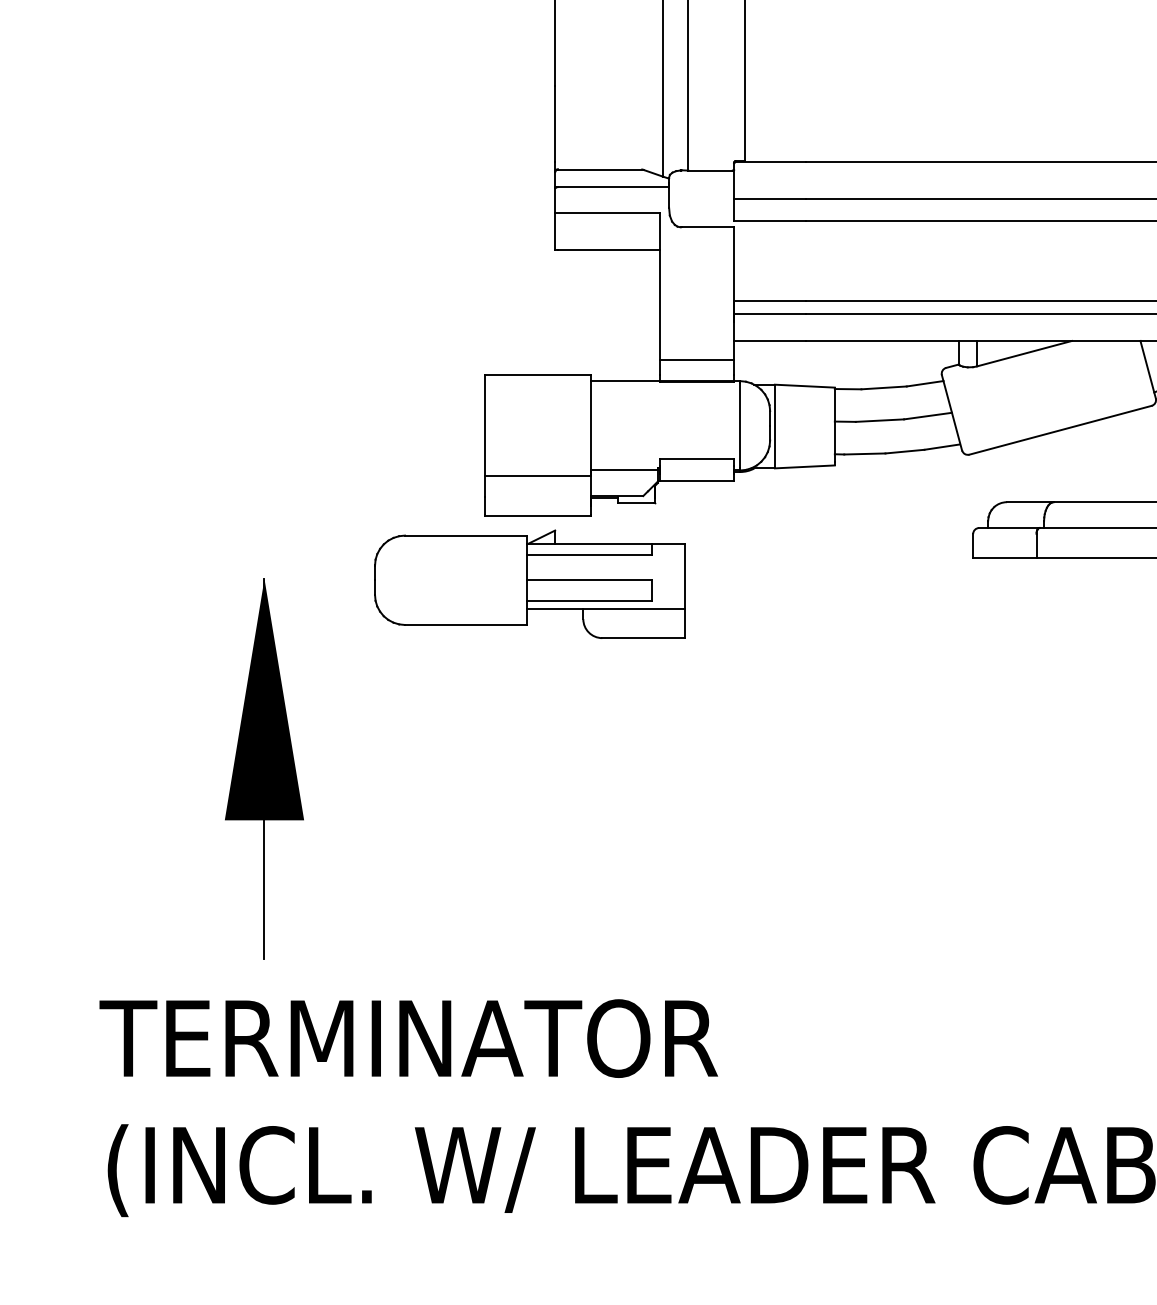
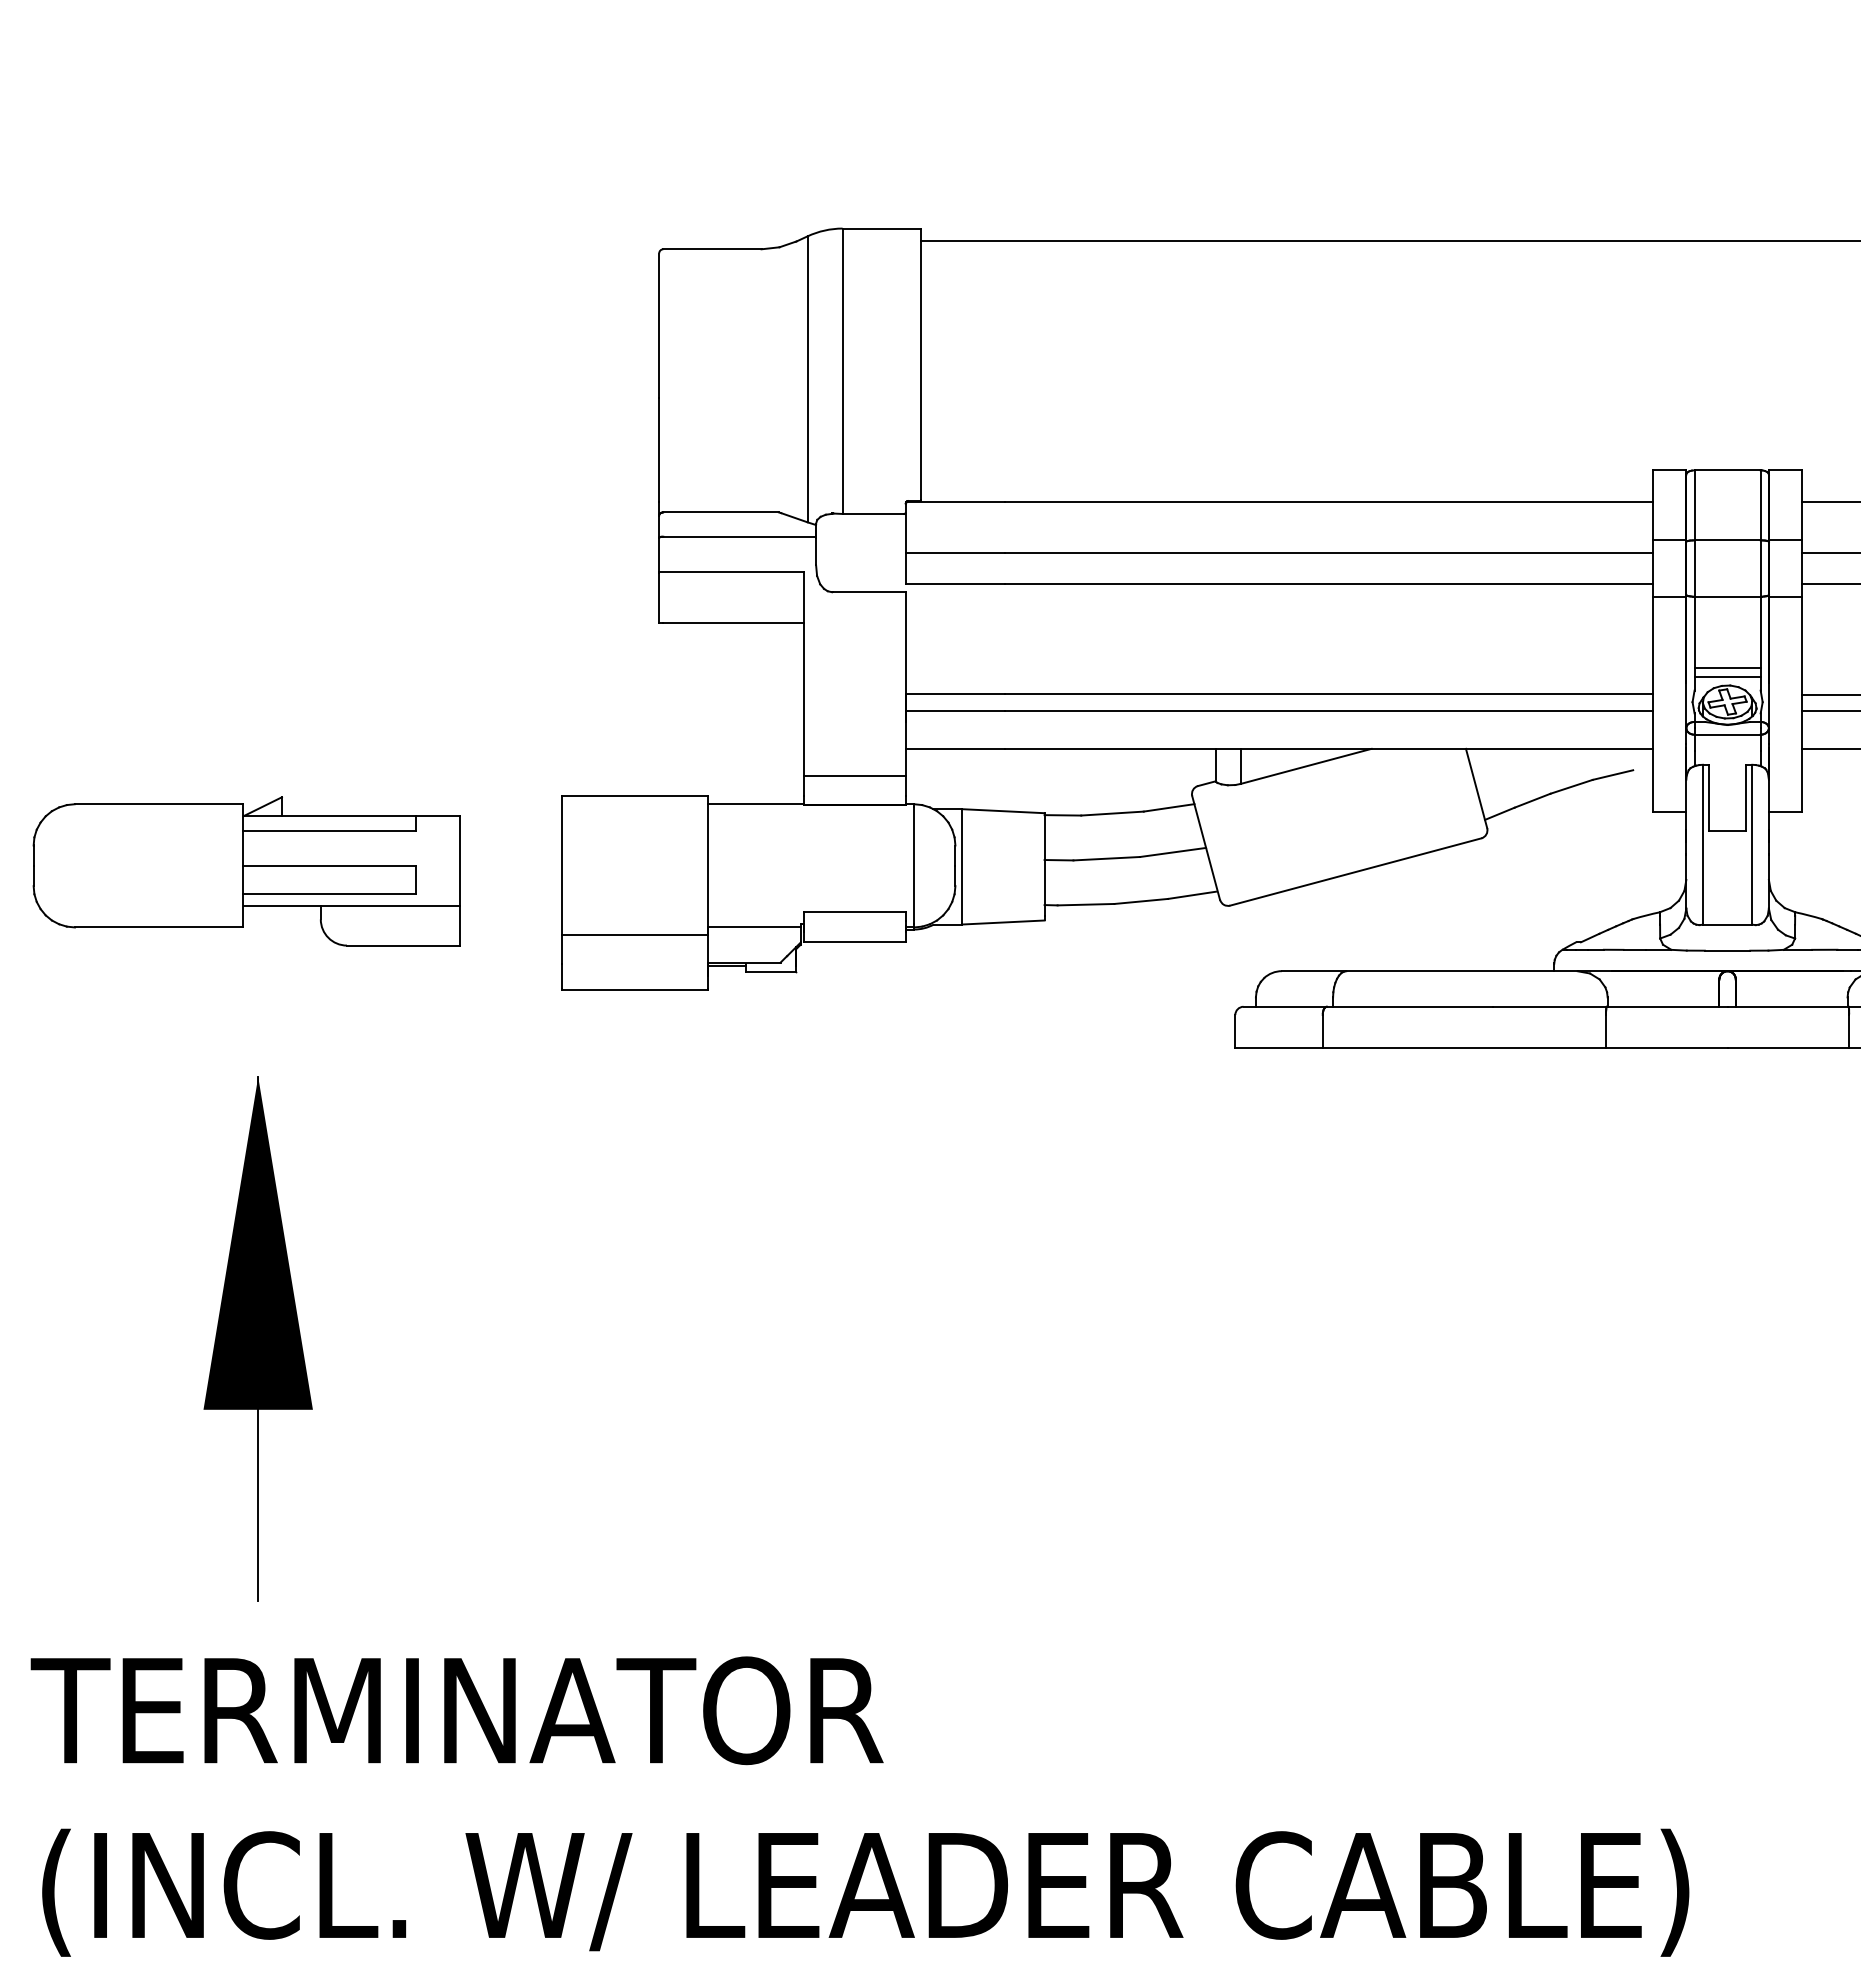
part: (529, 584) -> (246, 871), moved

